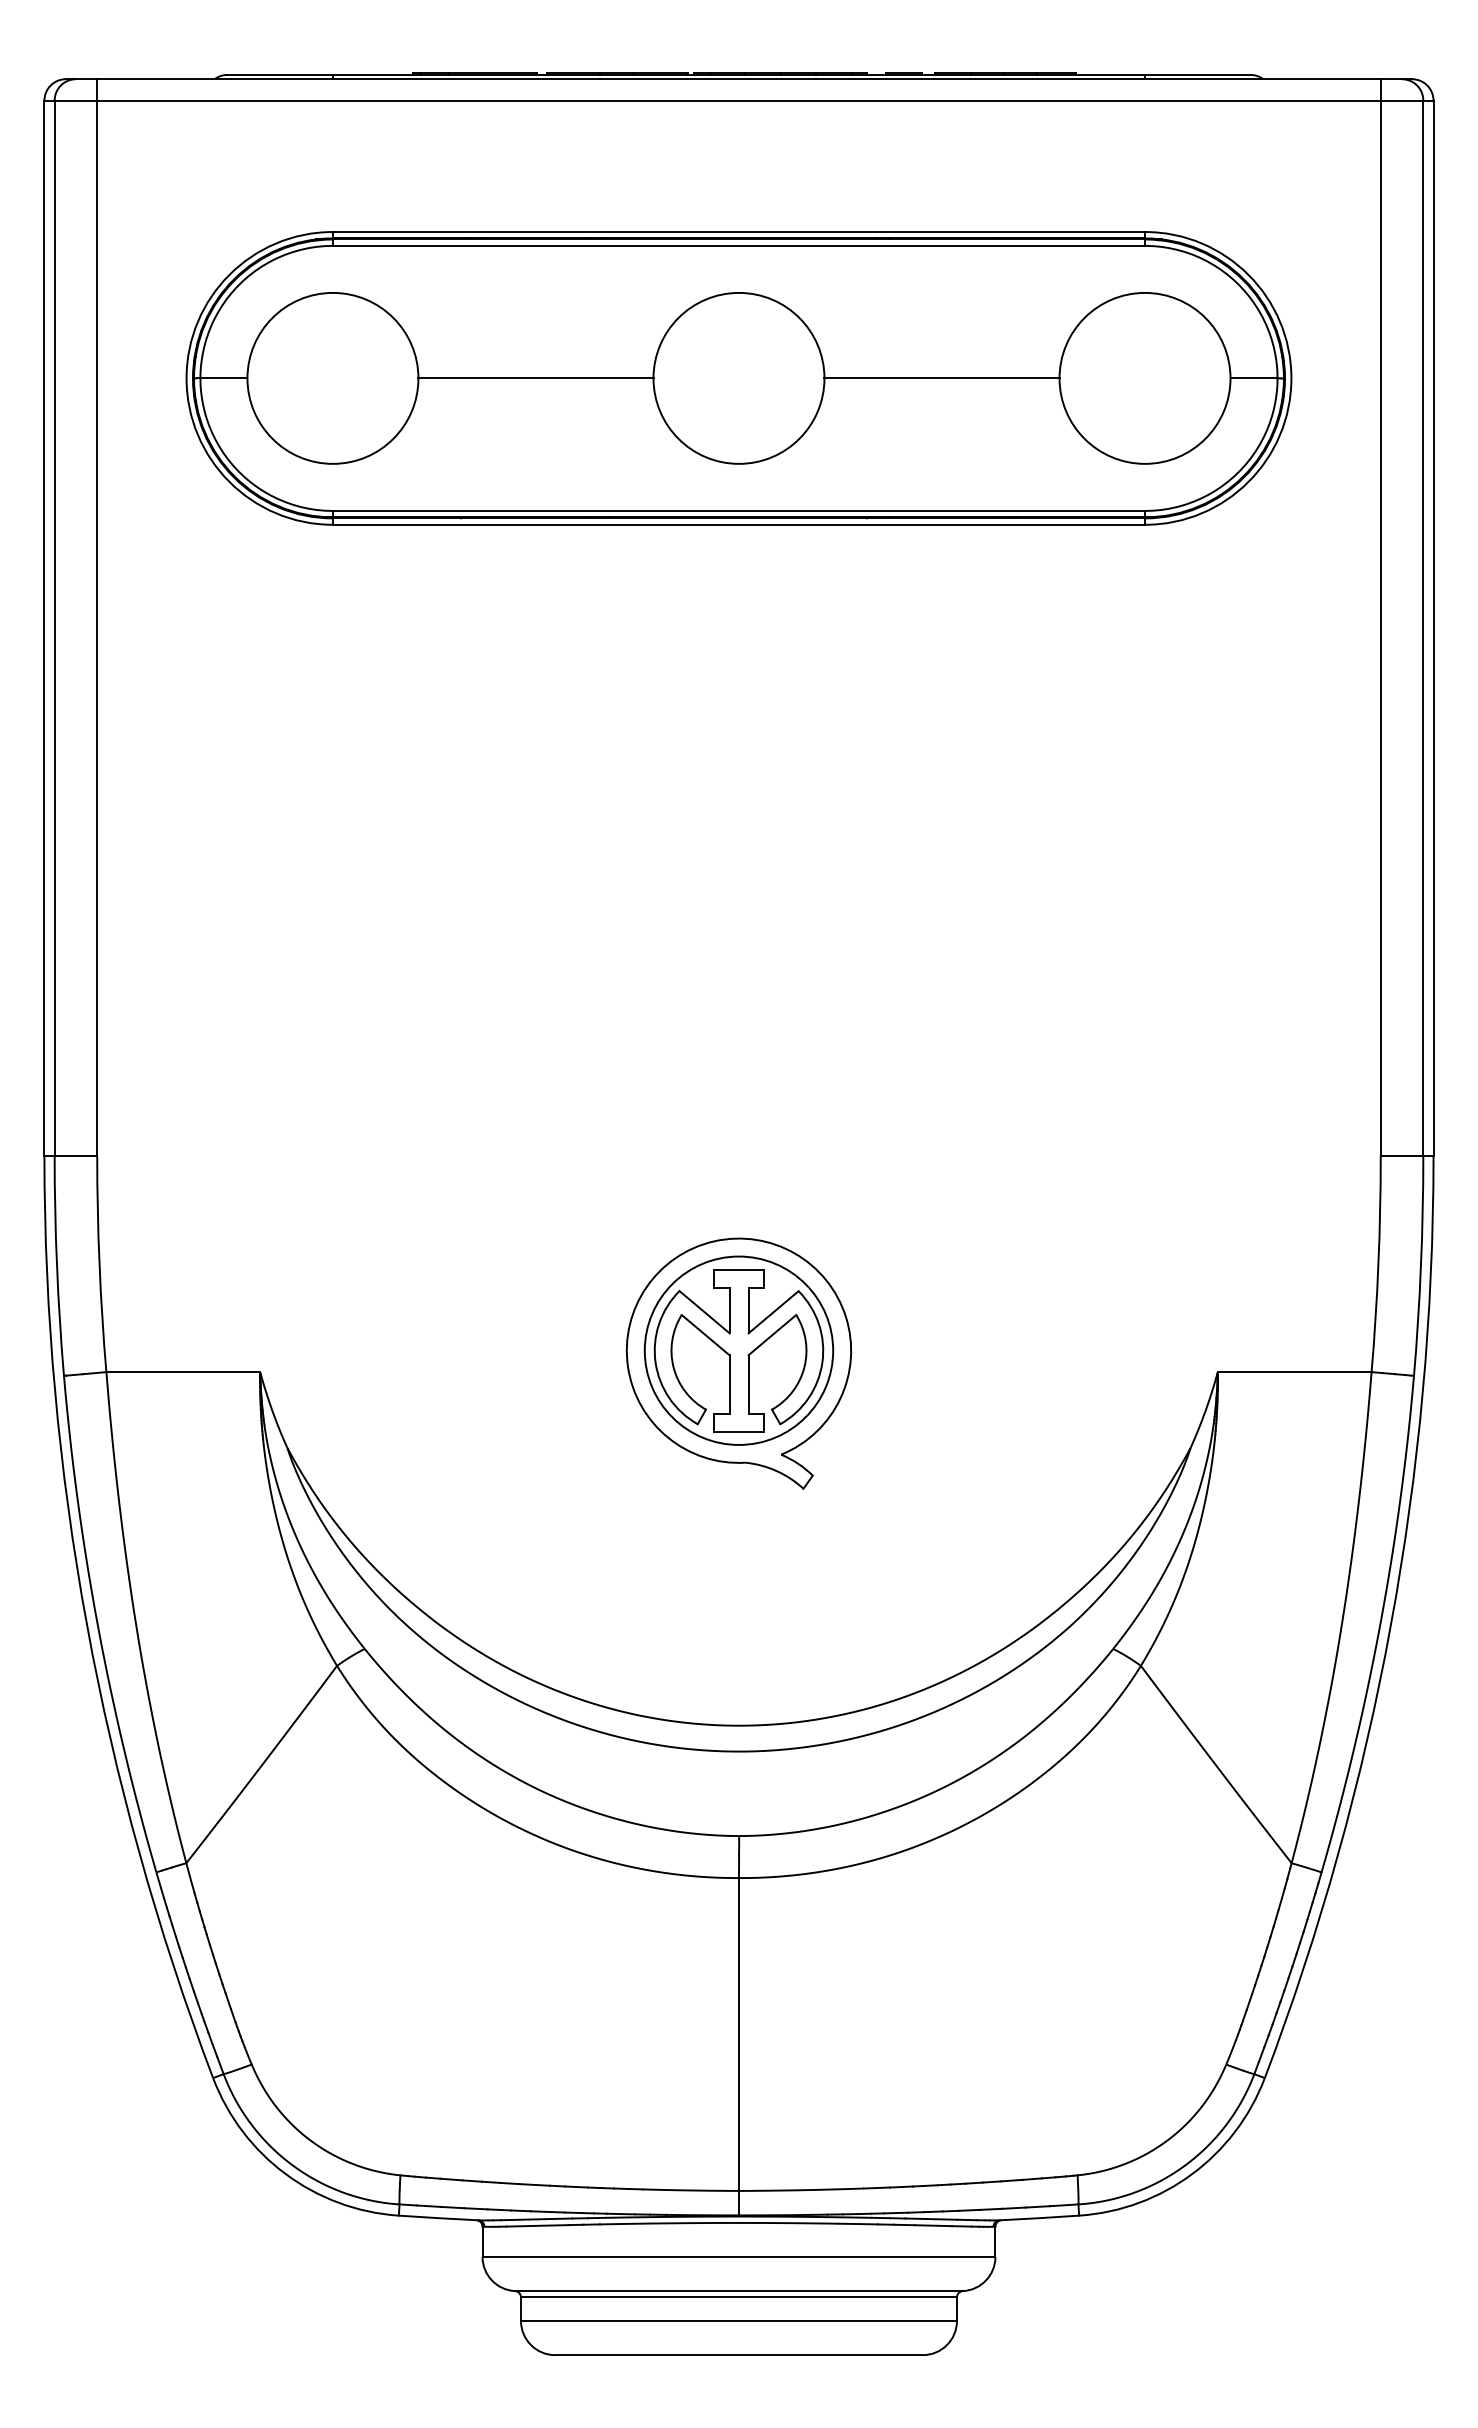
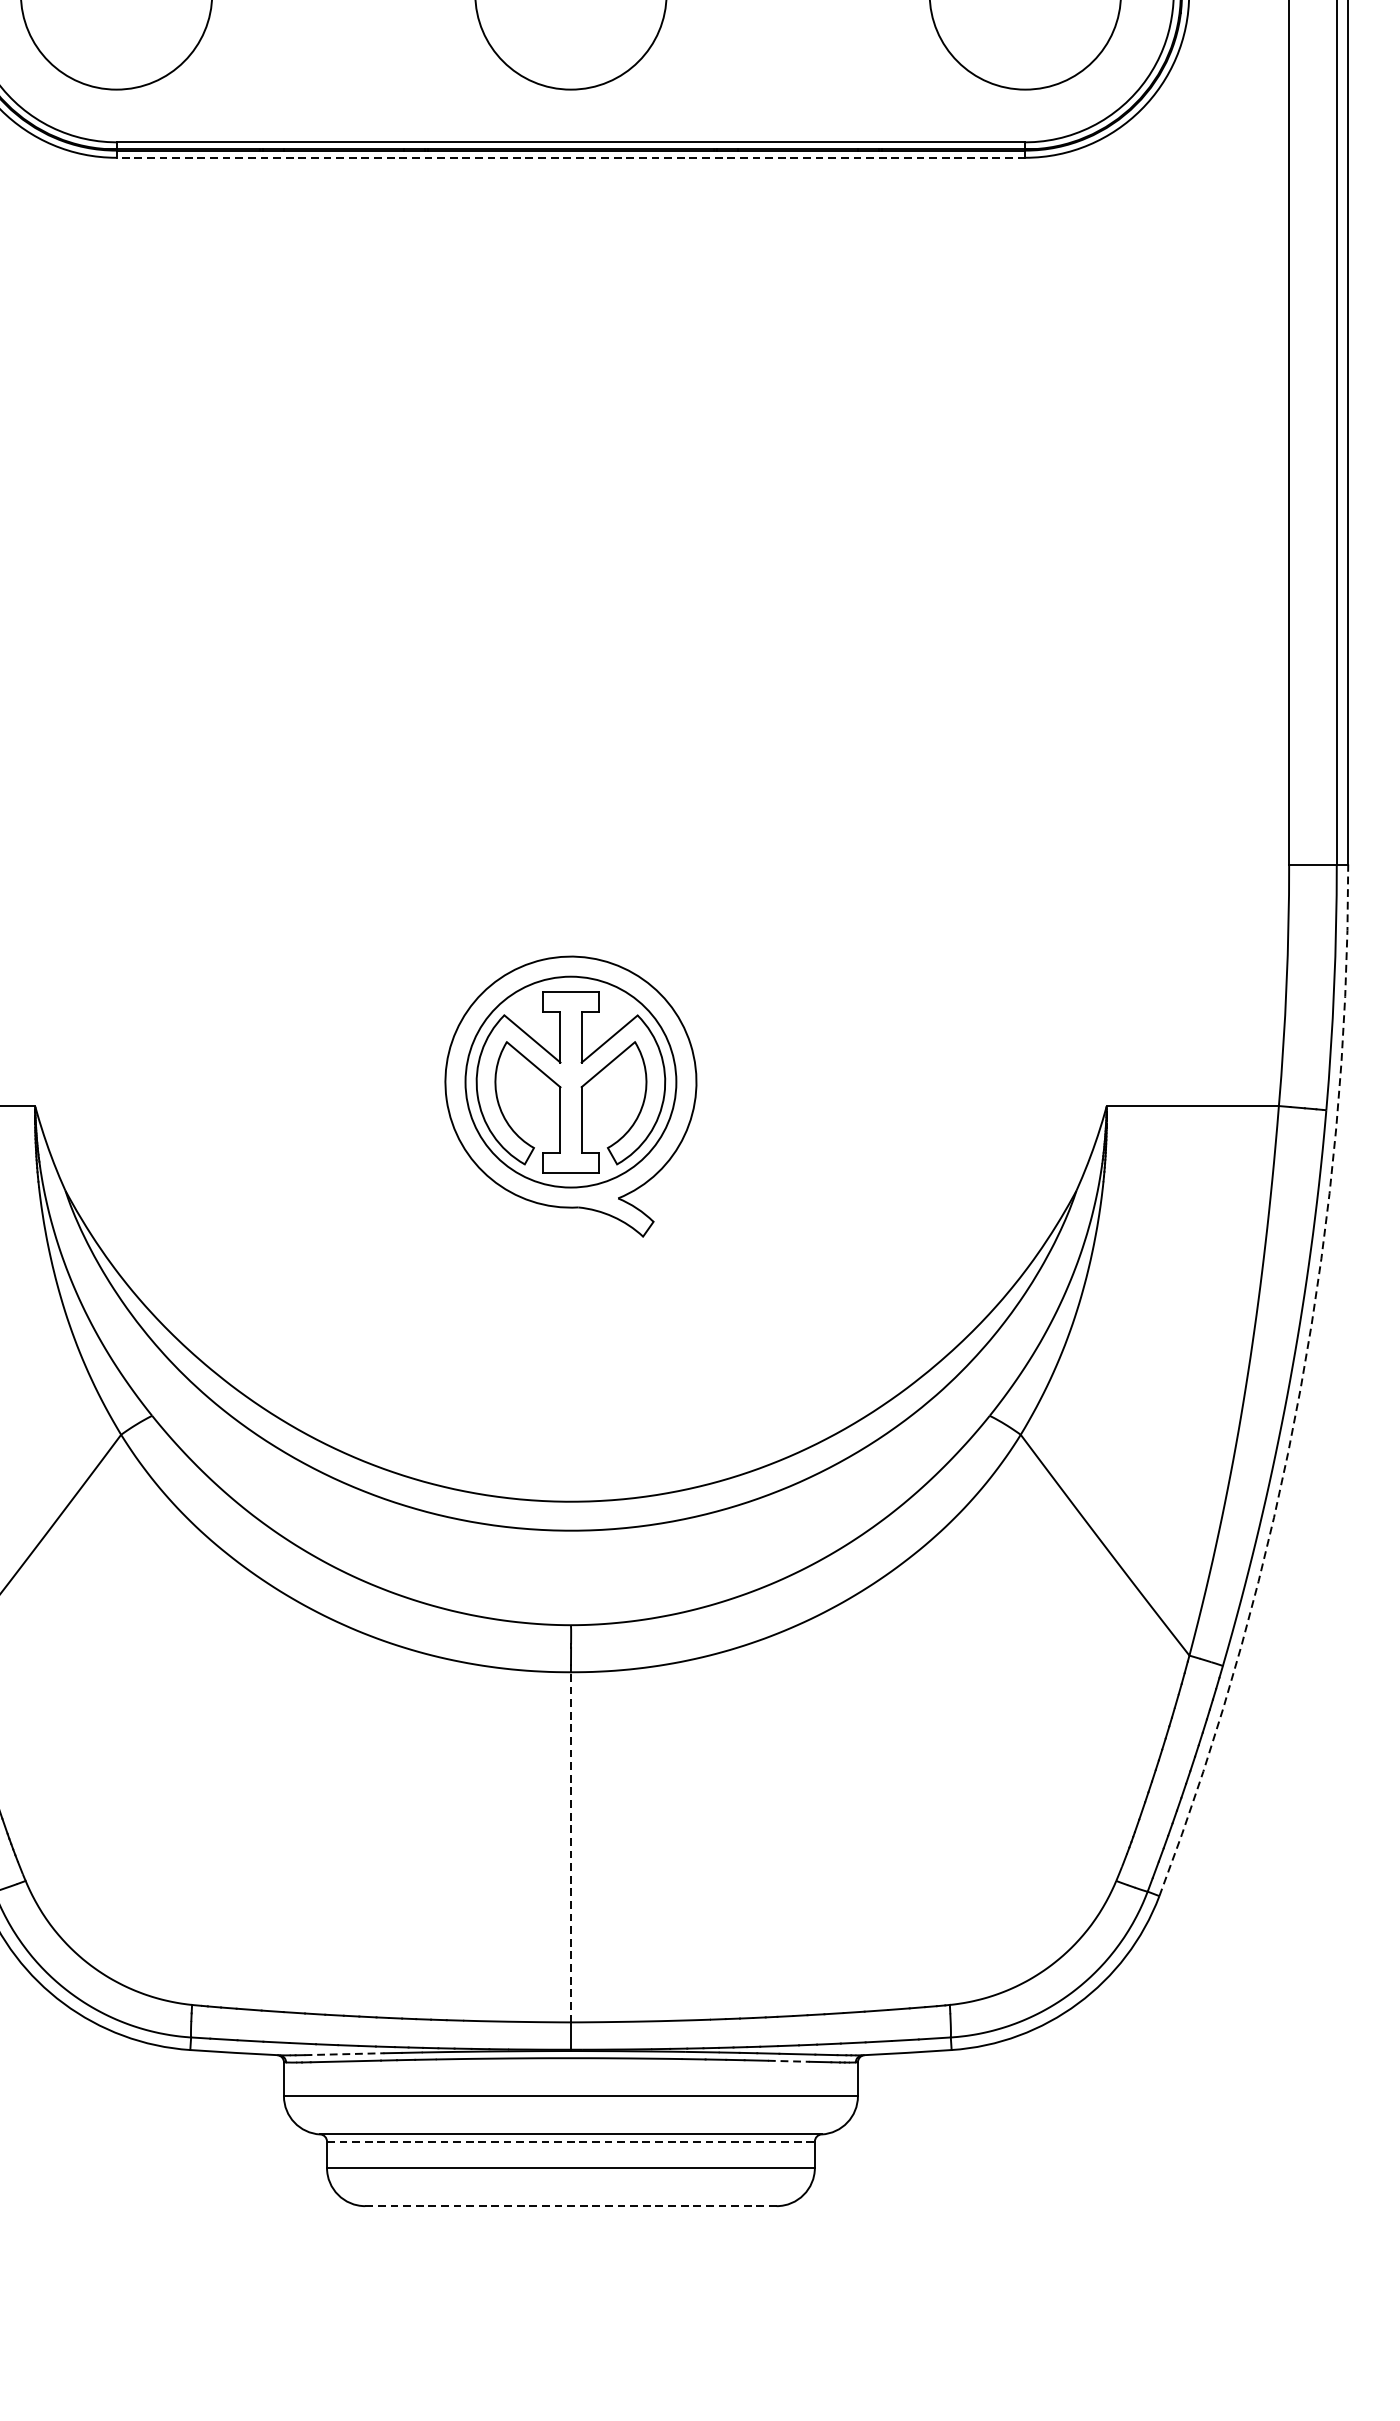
line: (738, 524) -> (570, 157), solid -> dashed
arc: (1391, 1624) -> (1301, 1388), solid -> dashed
line: (738, 2034) -> (570, 1847), solid -> dashed
line: (536, 2219) -> (344, 2054), solid -> dashed
line: (933, 2225) -> (788, 2061), solid -> dashed
line: (738, 2297) -> (570, 2141), solid -> dashed
line: (738, 2355) -> (570, 2206), solid -> dashed

